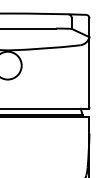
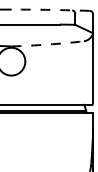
arc: (47, 13) -> (51, 9), solid -> dashed
arc: (44, 48) -> (48, 44), solid -> dashed

